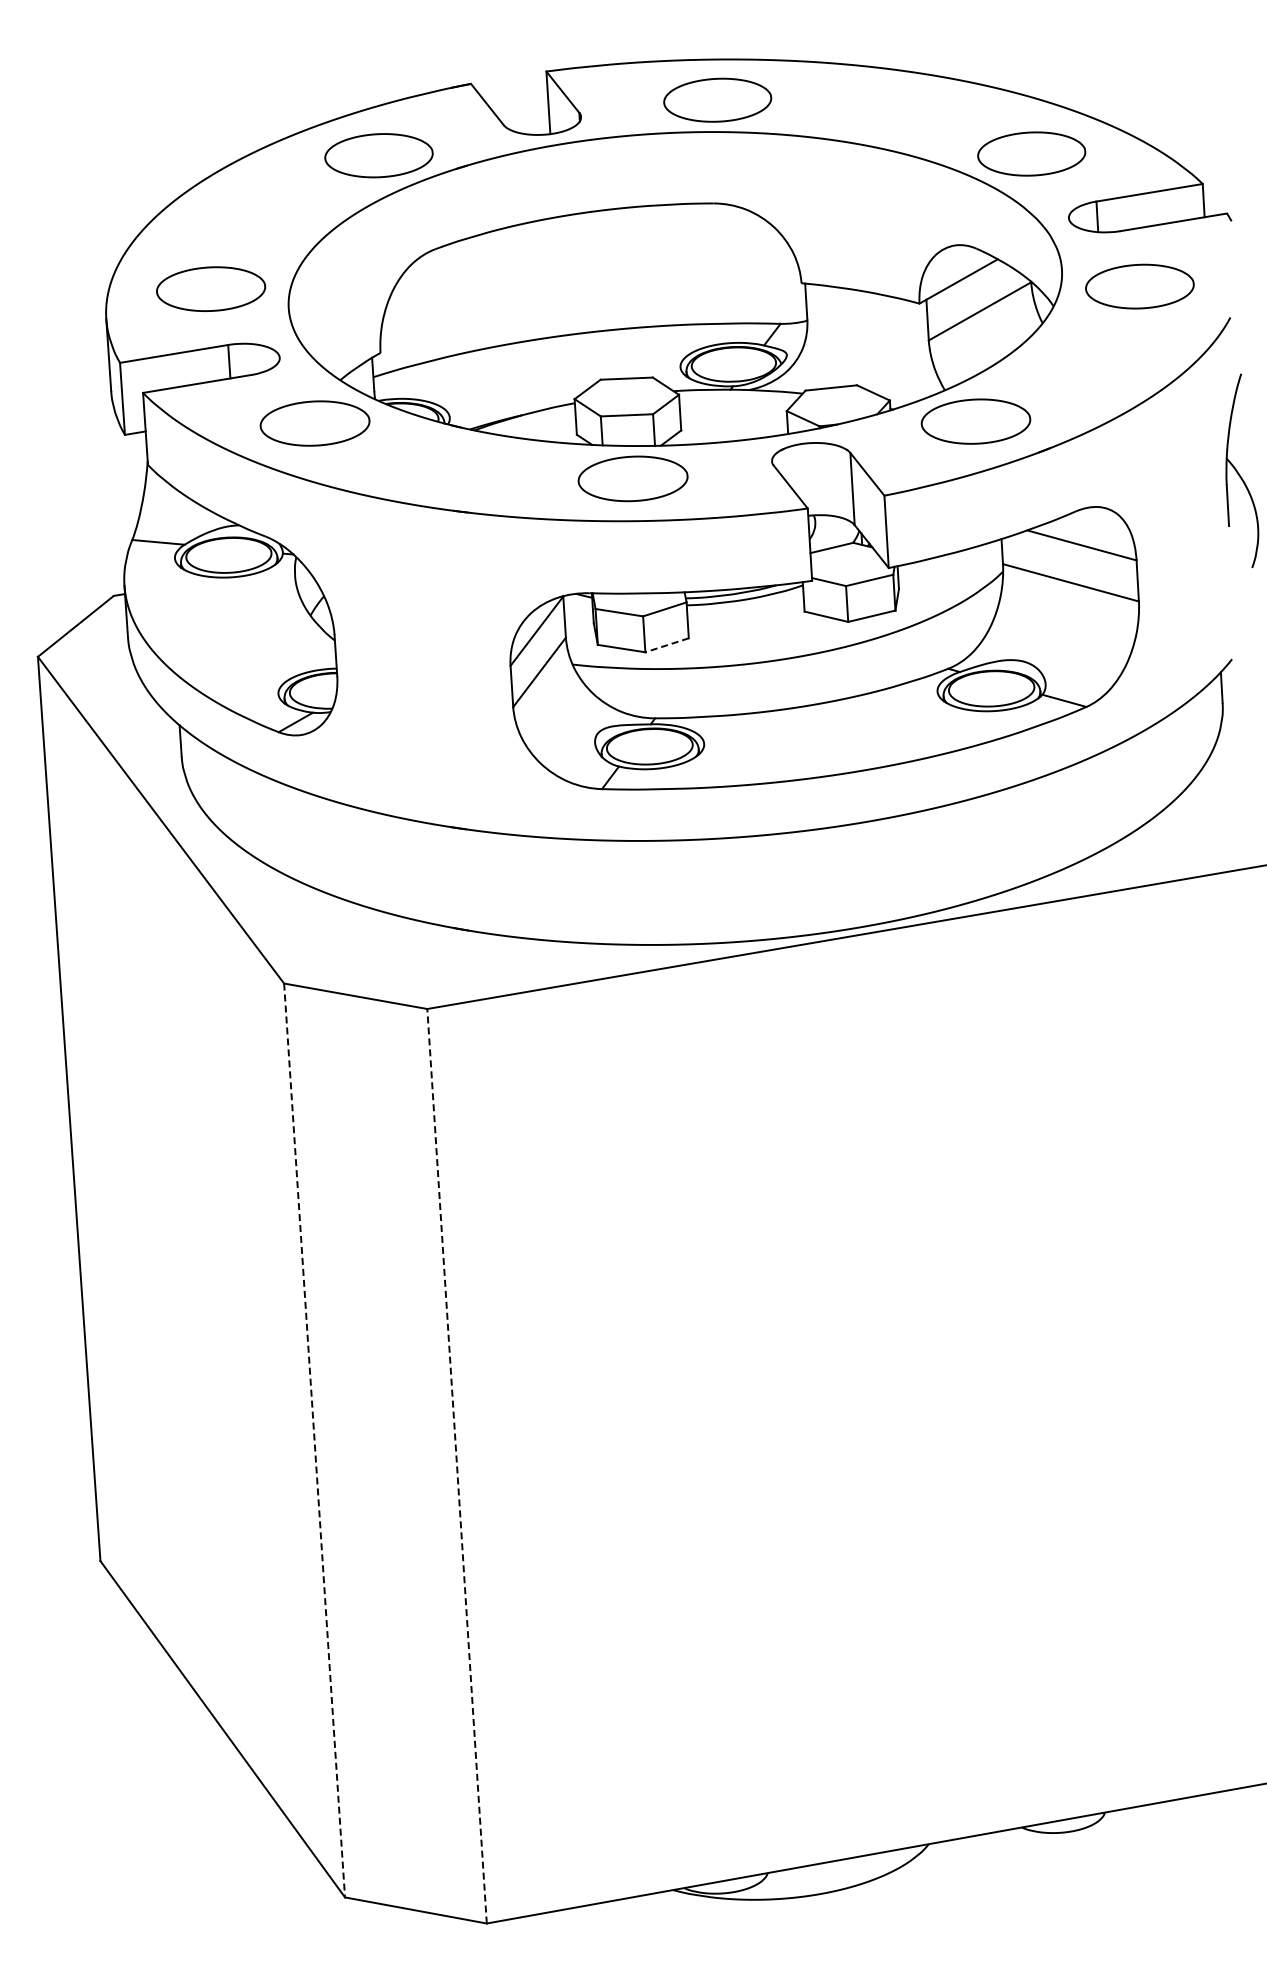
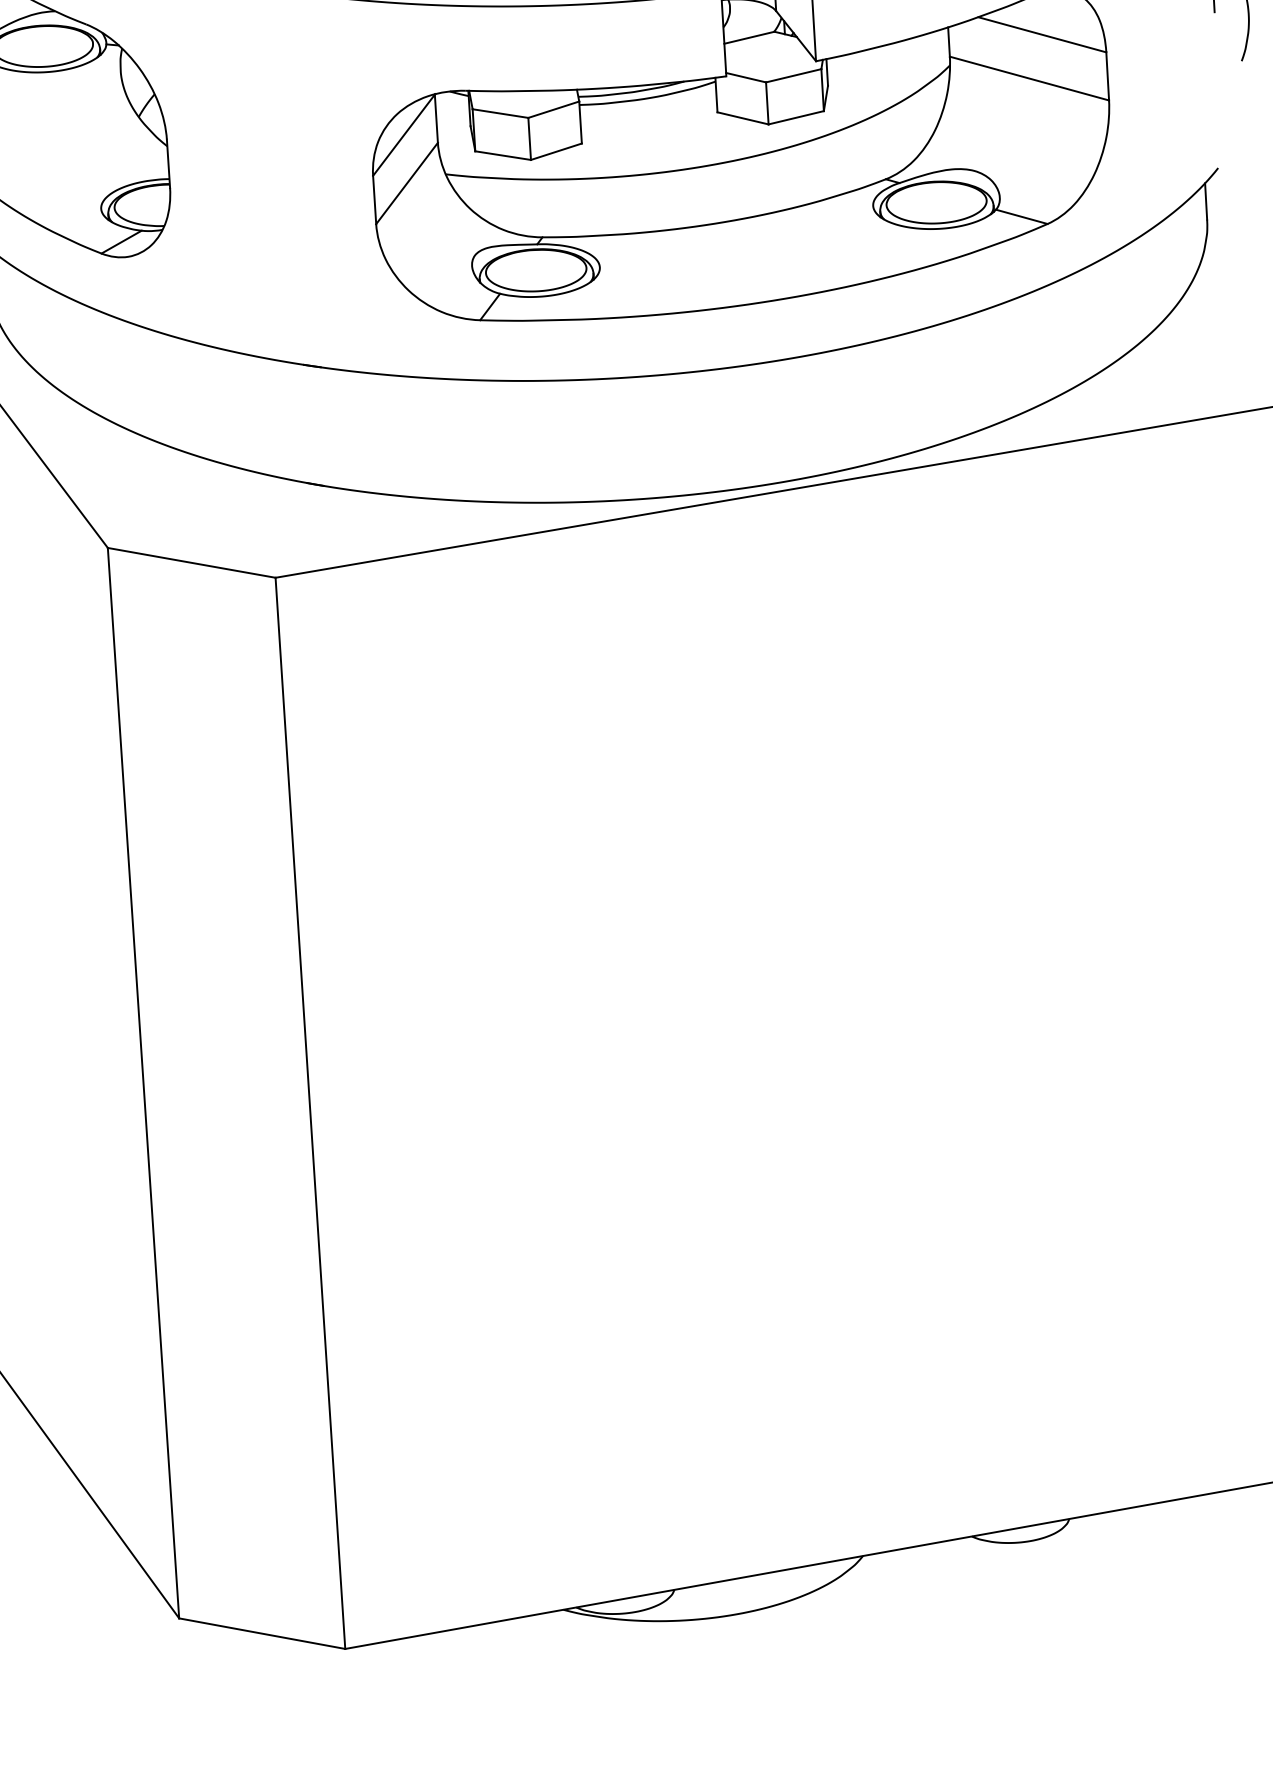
line: (667, 645) -> (556, 152), dashed -> solid
line: (314, 1440) -> (143, 1083), dashed -> solid
line: (457, 1465) -> (310, 1112), dashed -> solid

